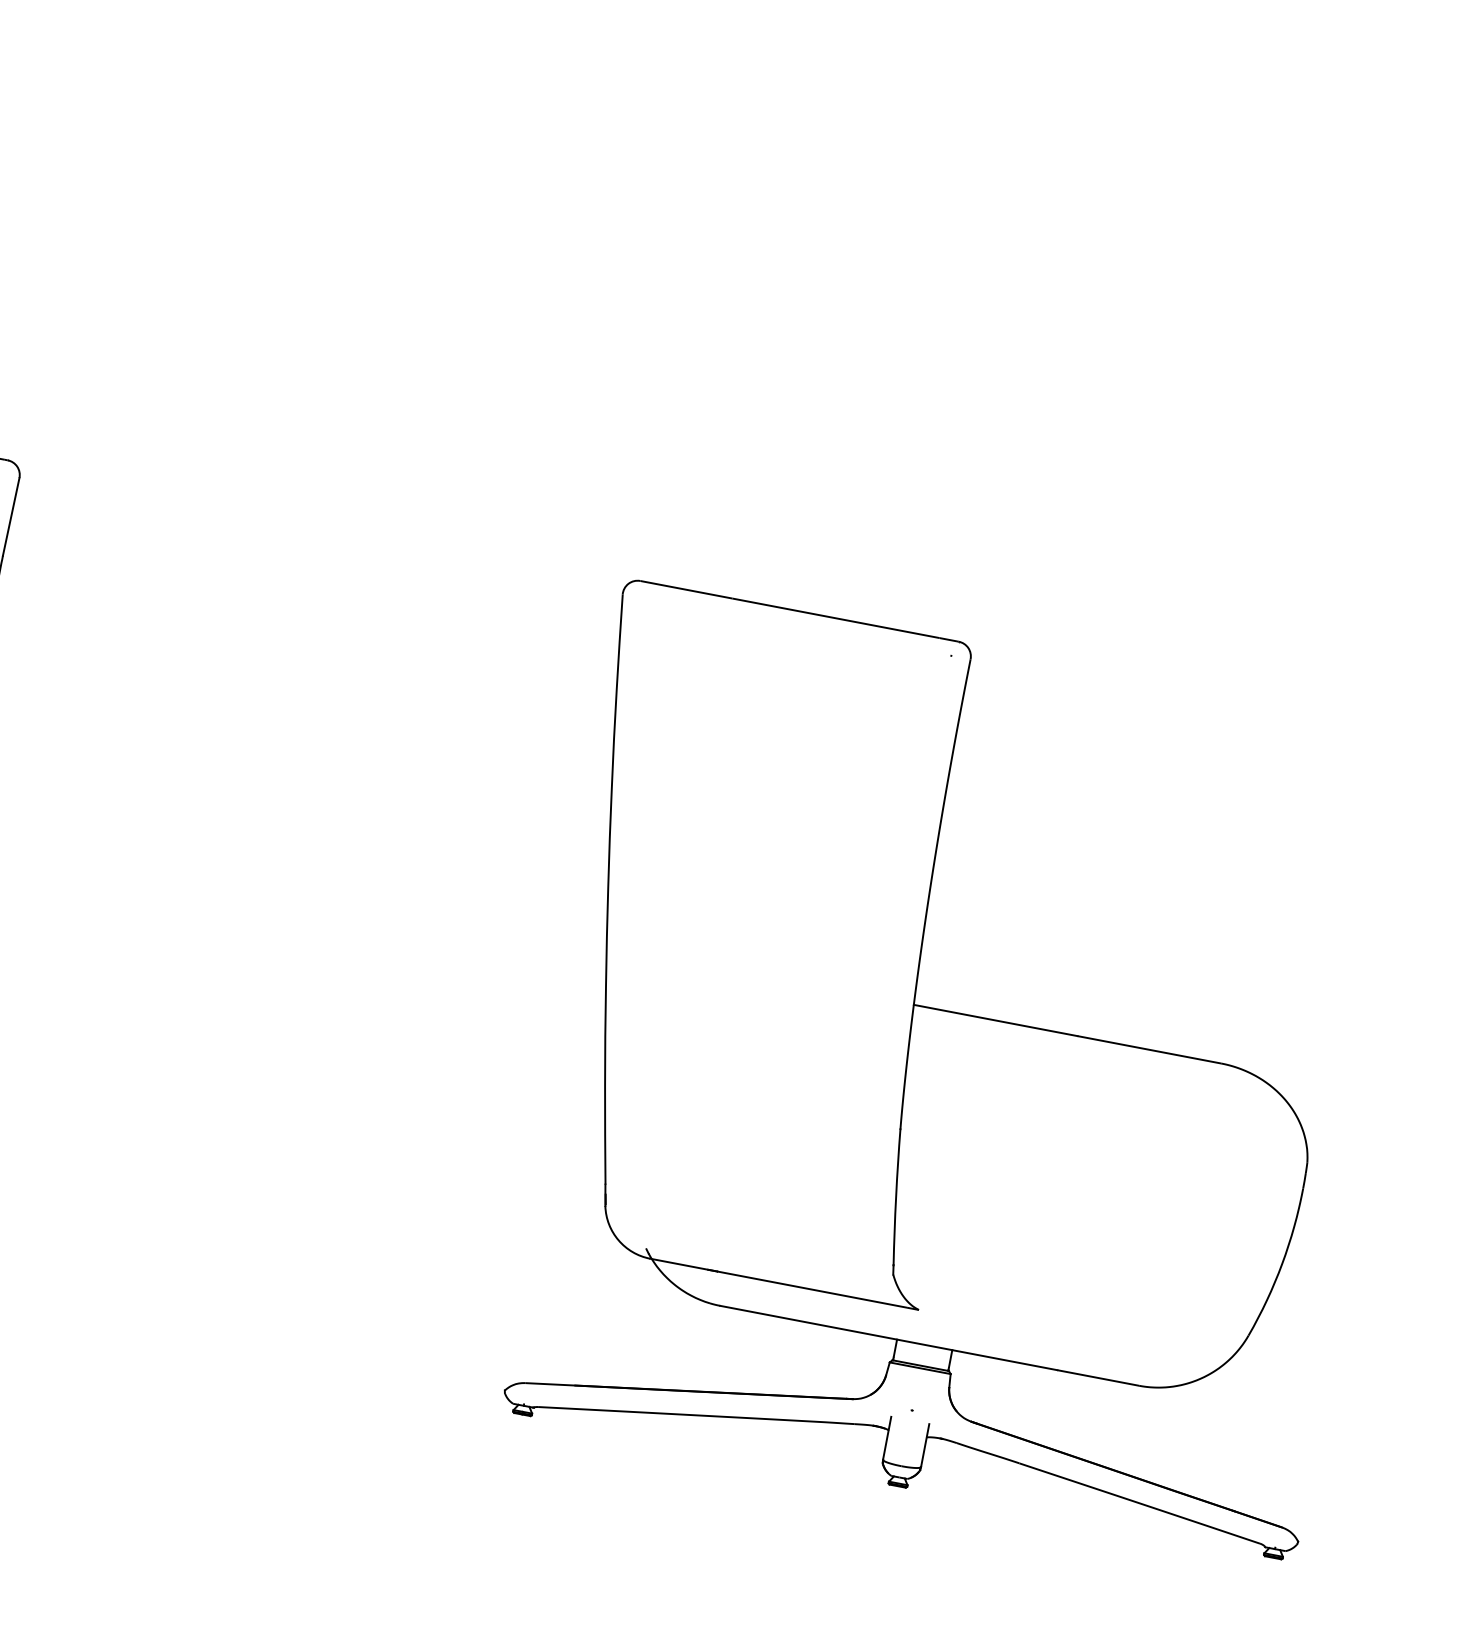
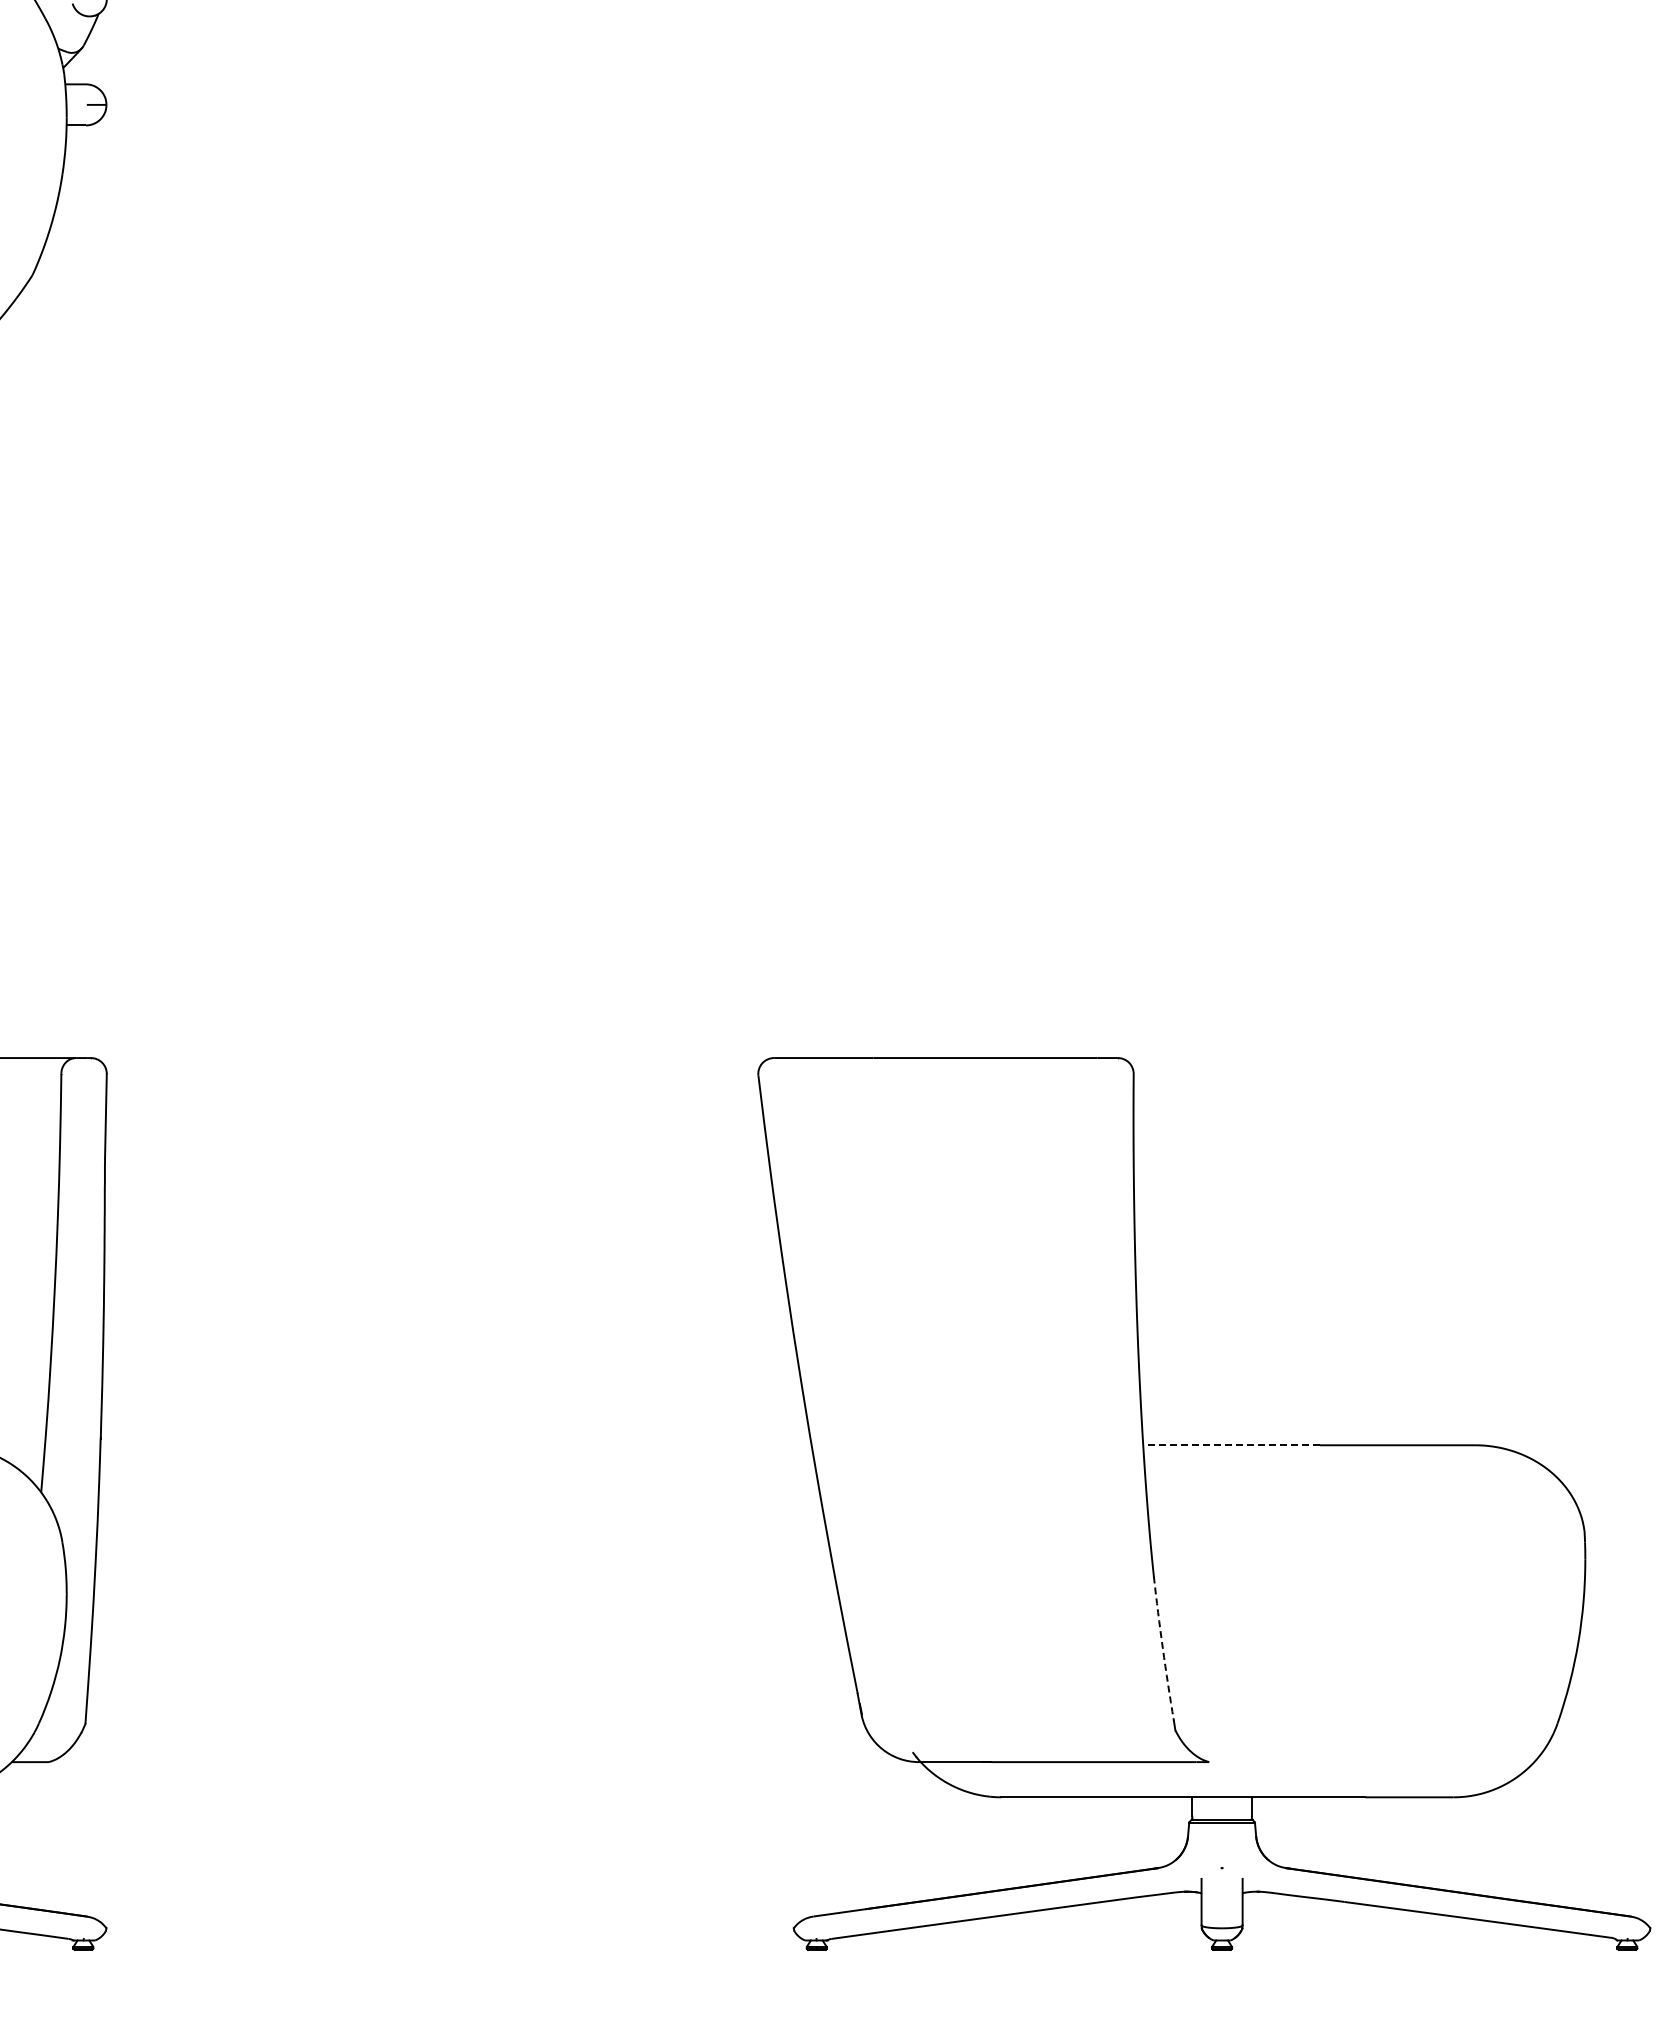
line: (995, 1020) -> (1231, 1445), solid -> dashed
arc: (895, 1196) -> (1162, 1648), solid -> dashed

